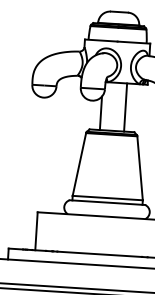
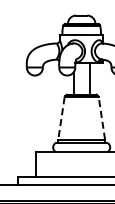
line: (79, 164) -> (61, 118), solid -> dashed
line: (139, 168) -> (101, 118), solid -> dashed

